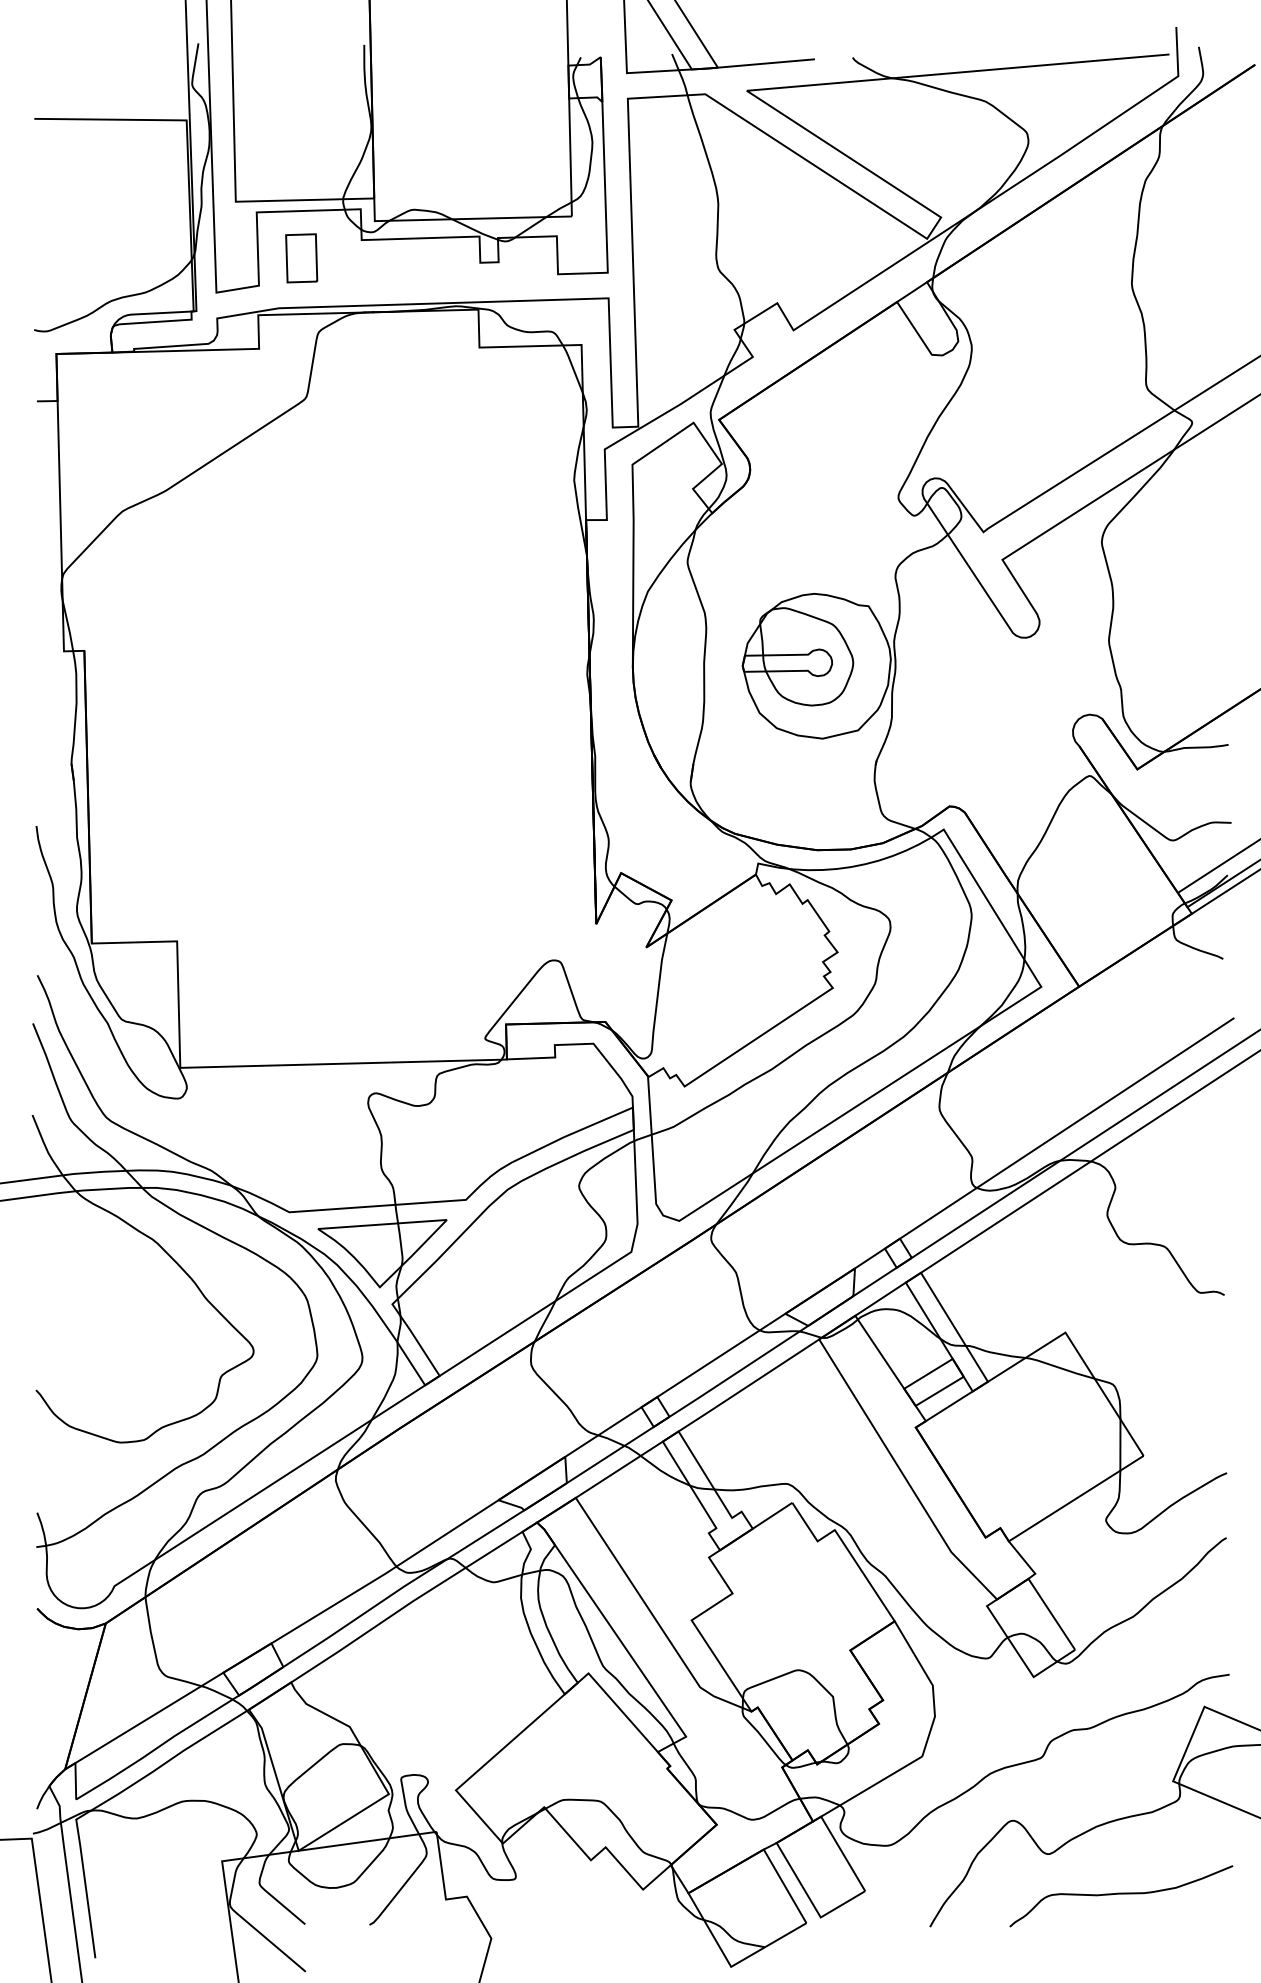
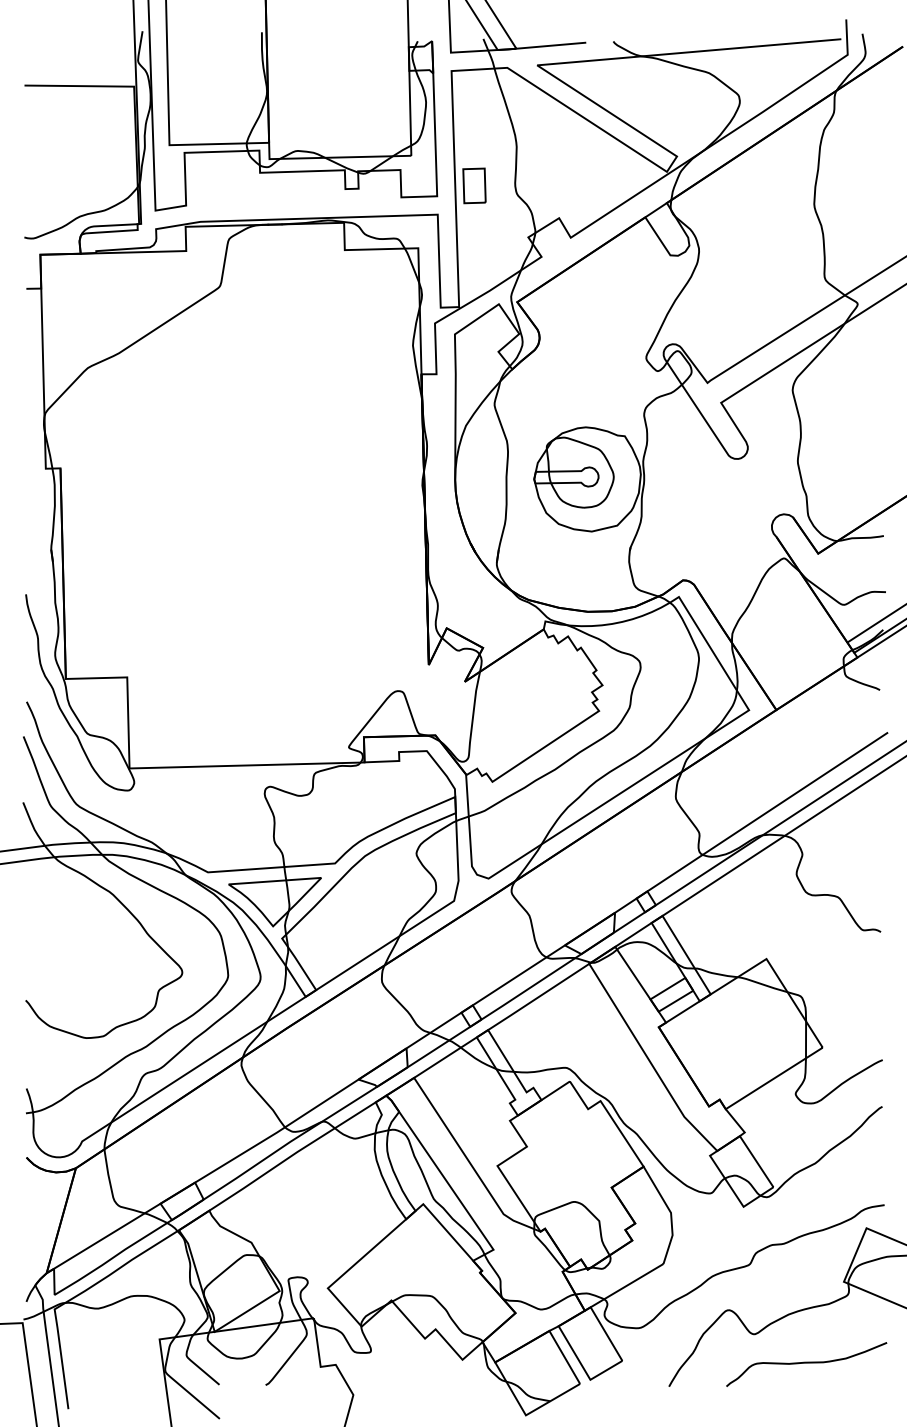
part: (301, 258) -> (474, 186), moved

